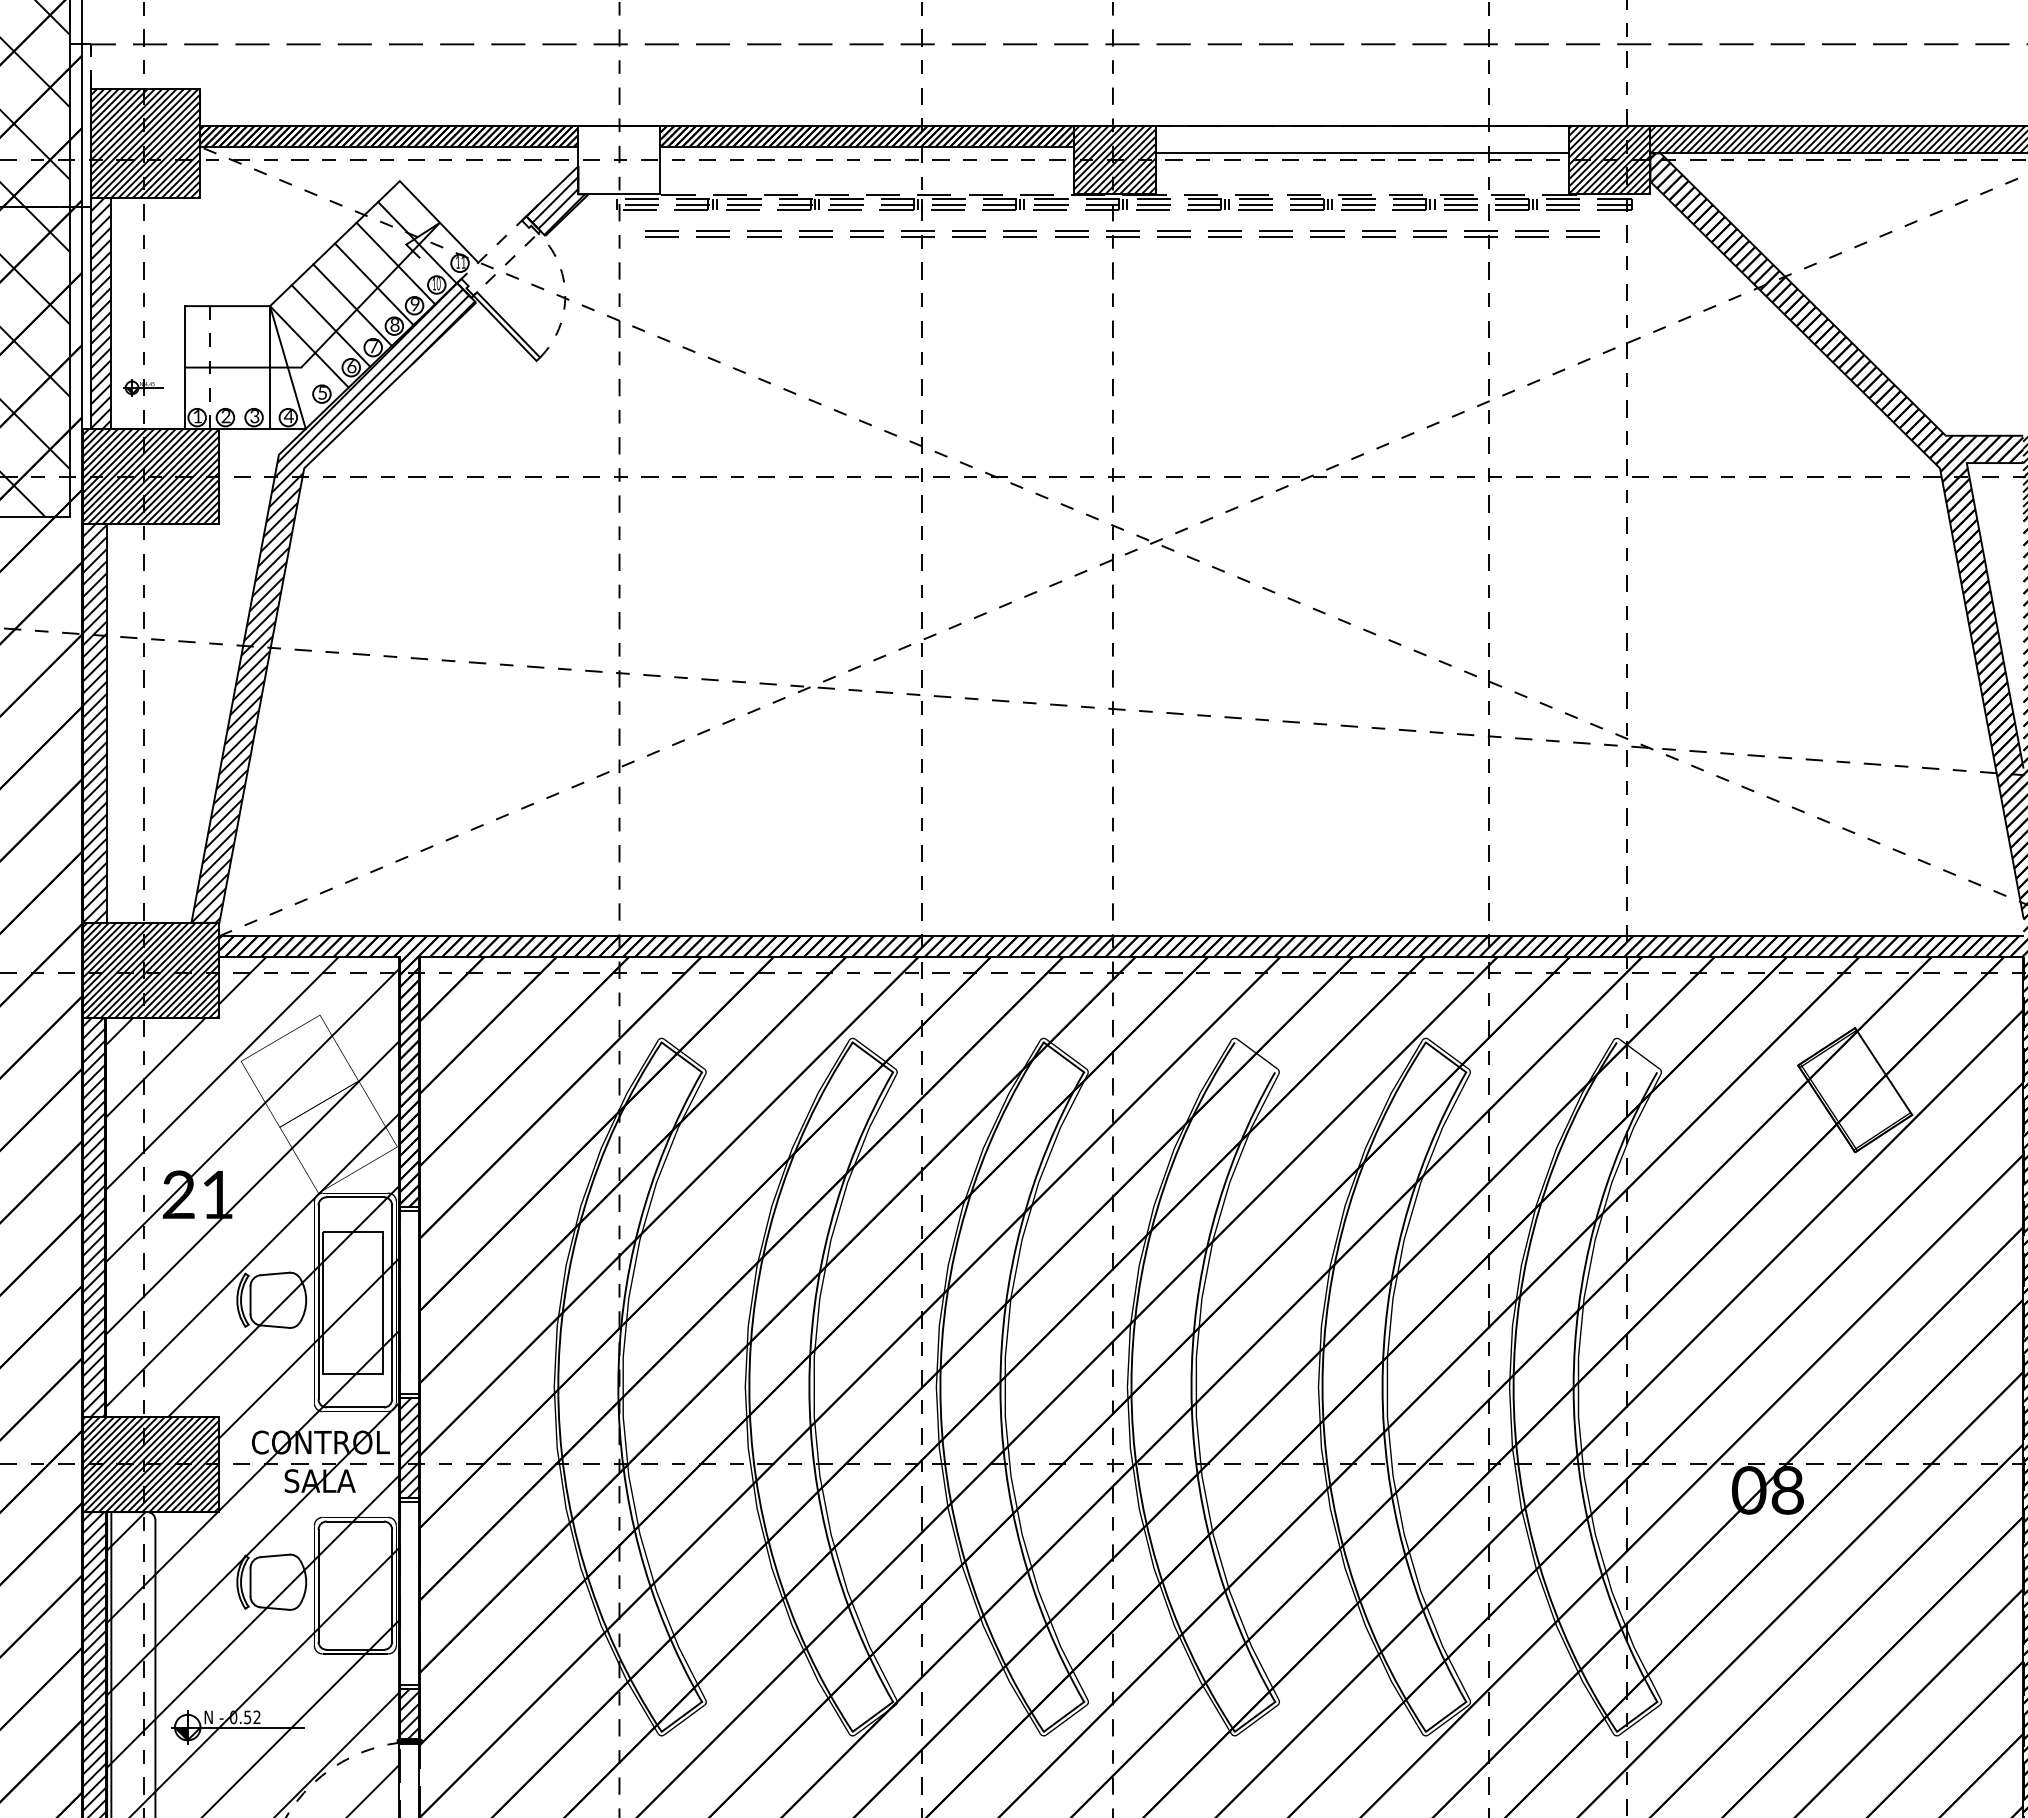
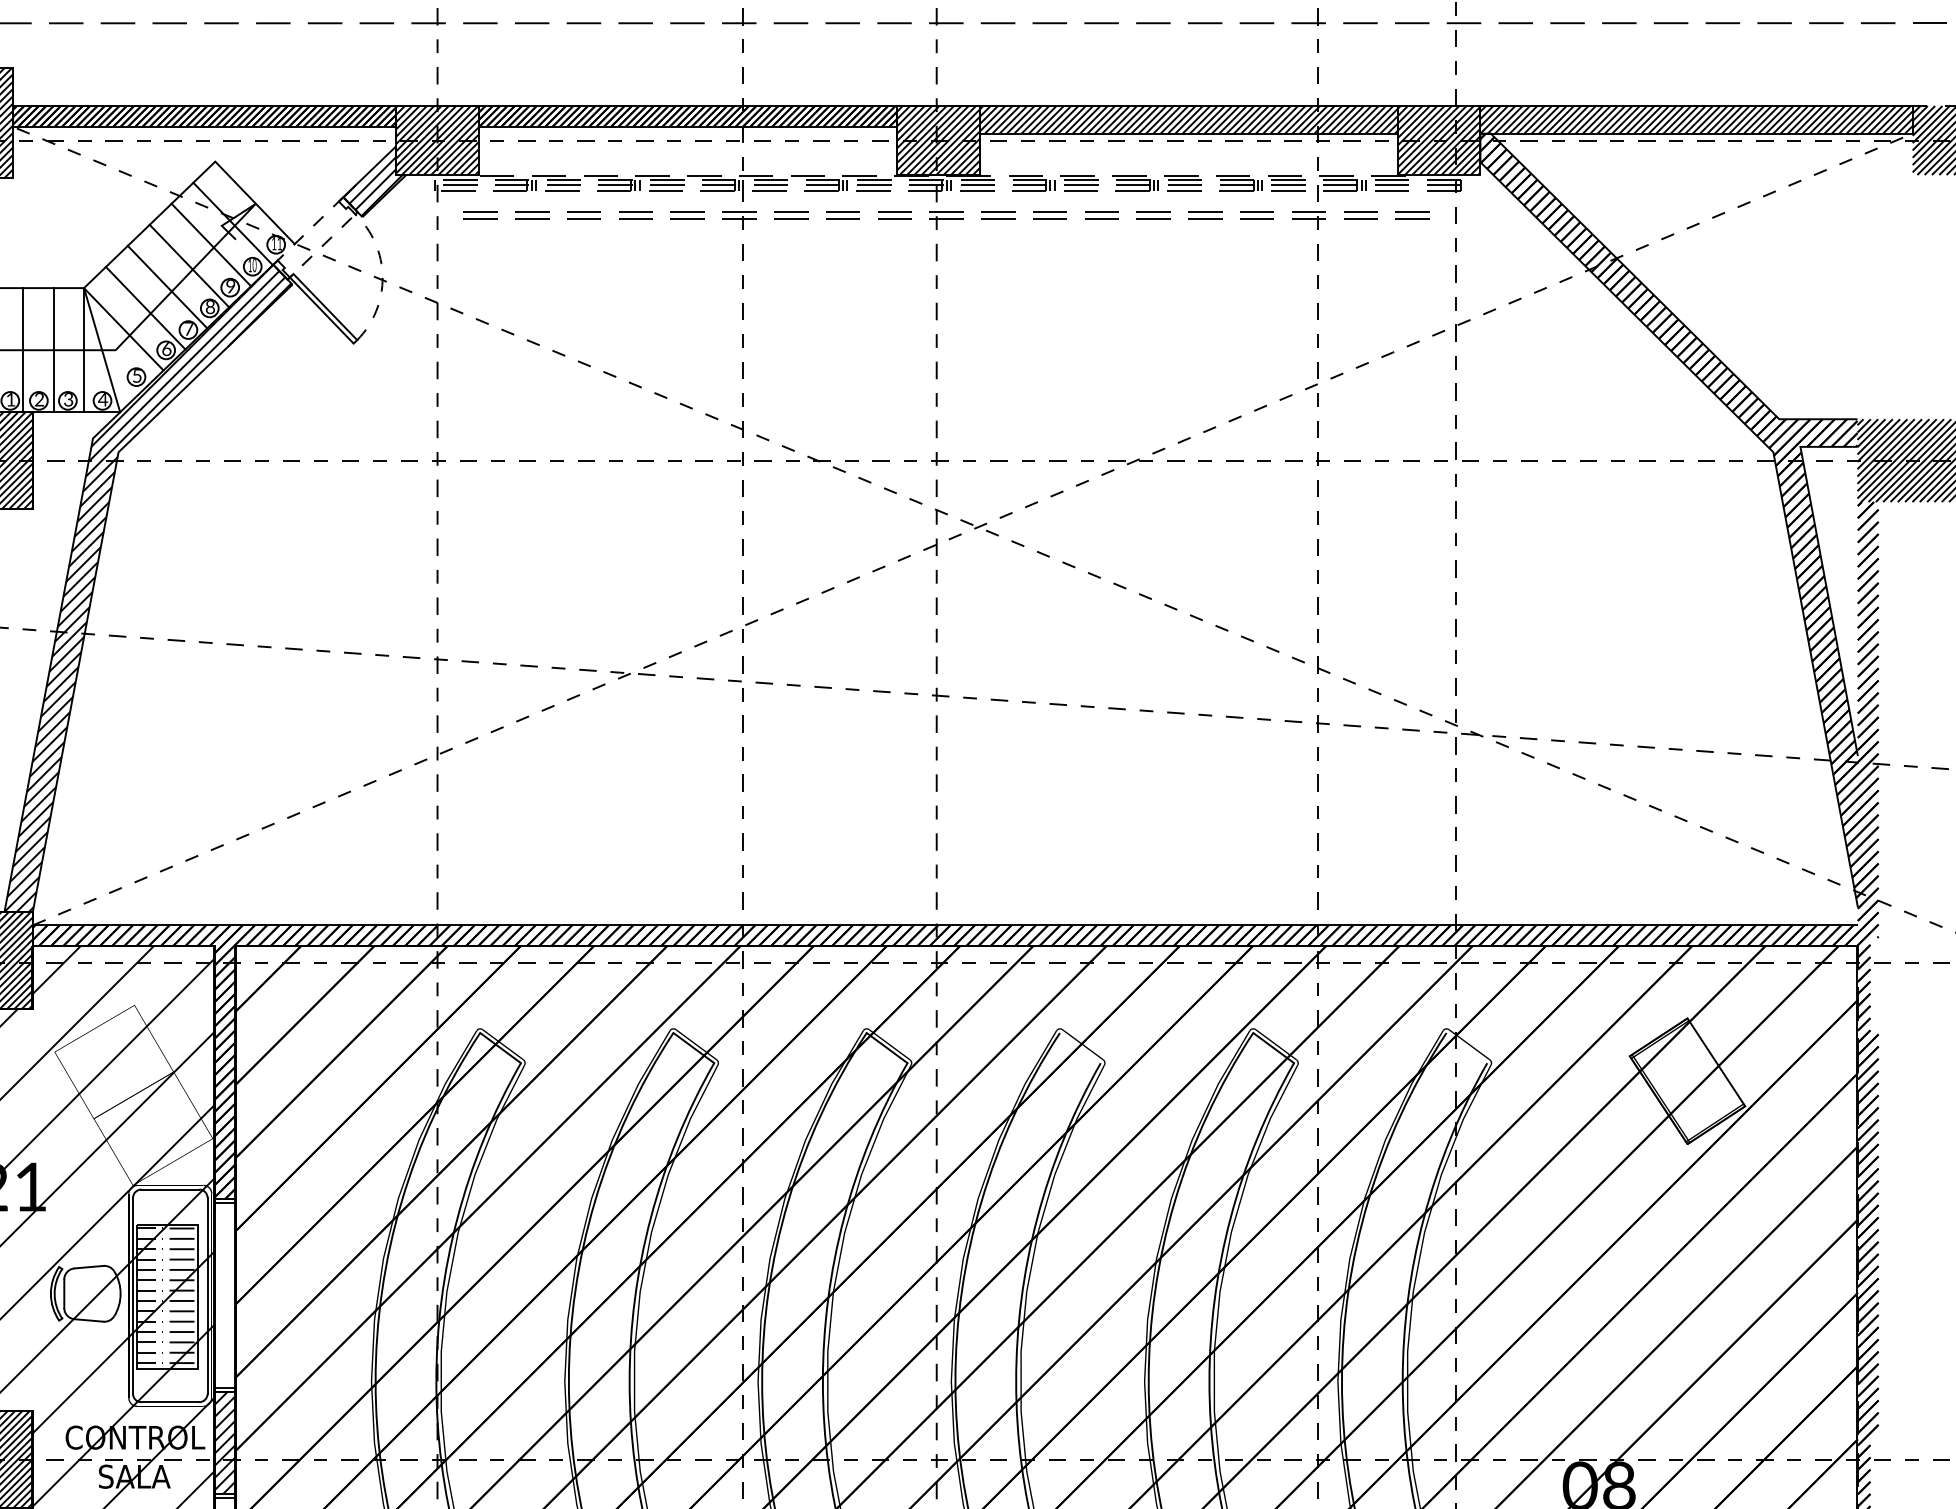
hatch: (1361, 139) -> (1188, 119), added
hatch: (619, 160) -> (437, 140), added
line: (210, 367) -> (23, 350), dashed -> solid
line: (240, 367) -> (54, 350), added
hatch: (350, 1301) -> (165, 1295), added

